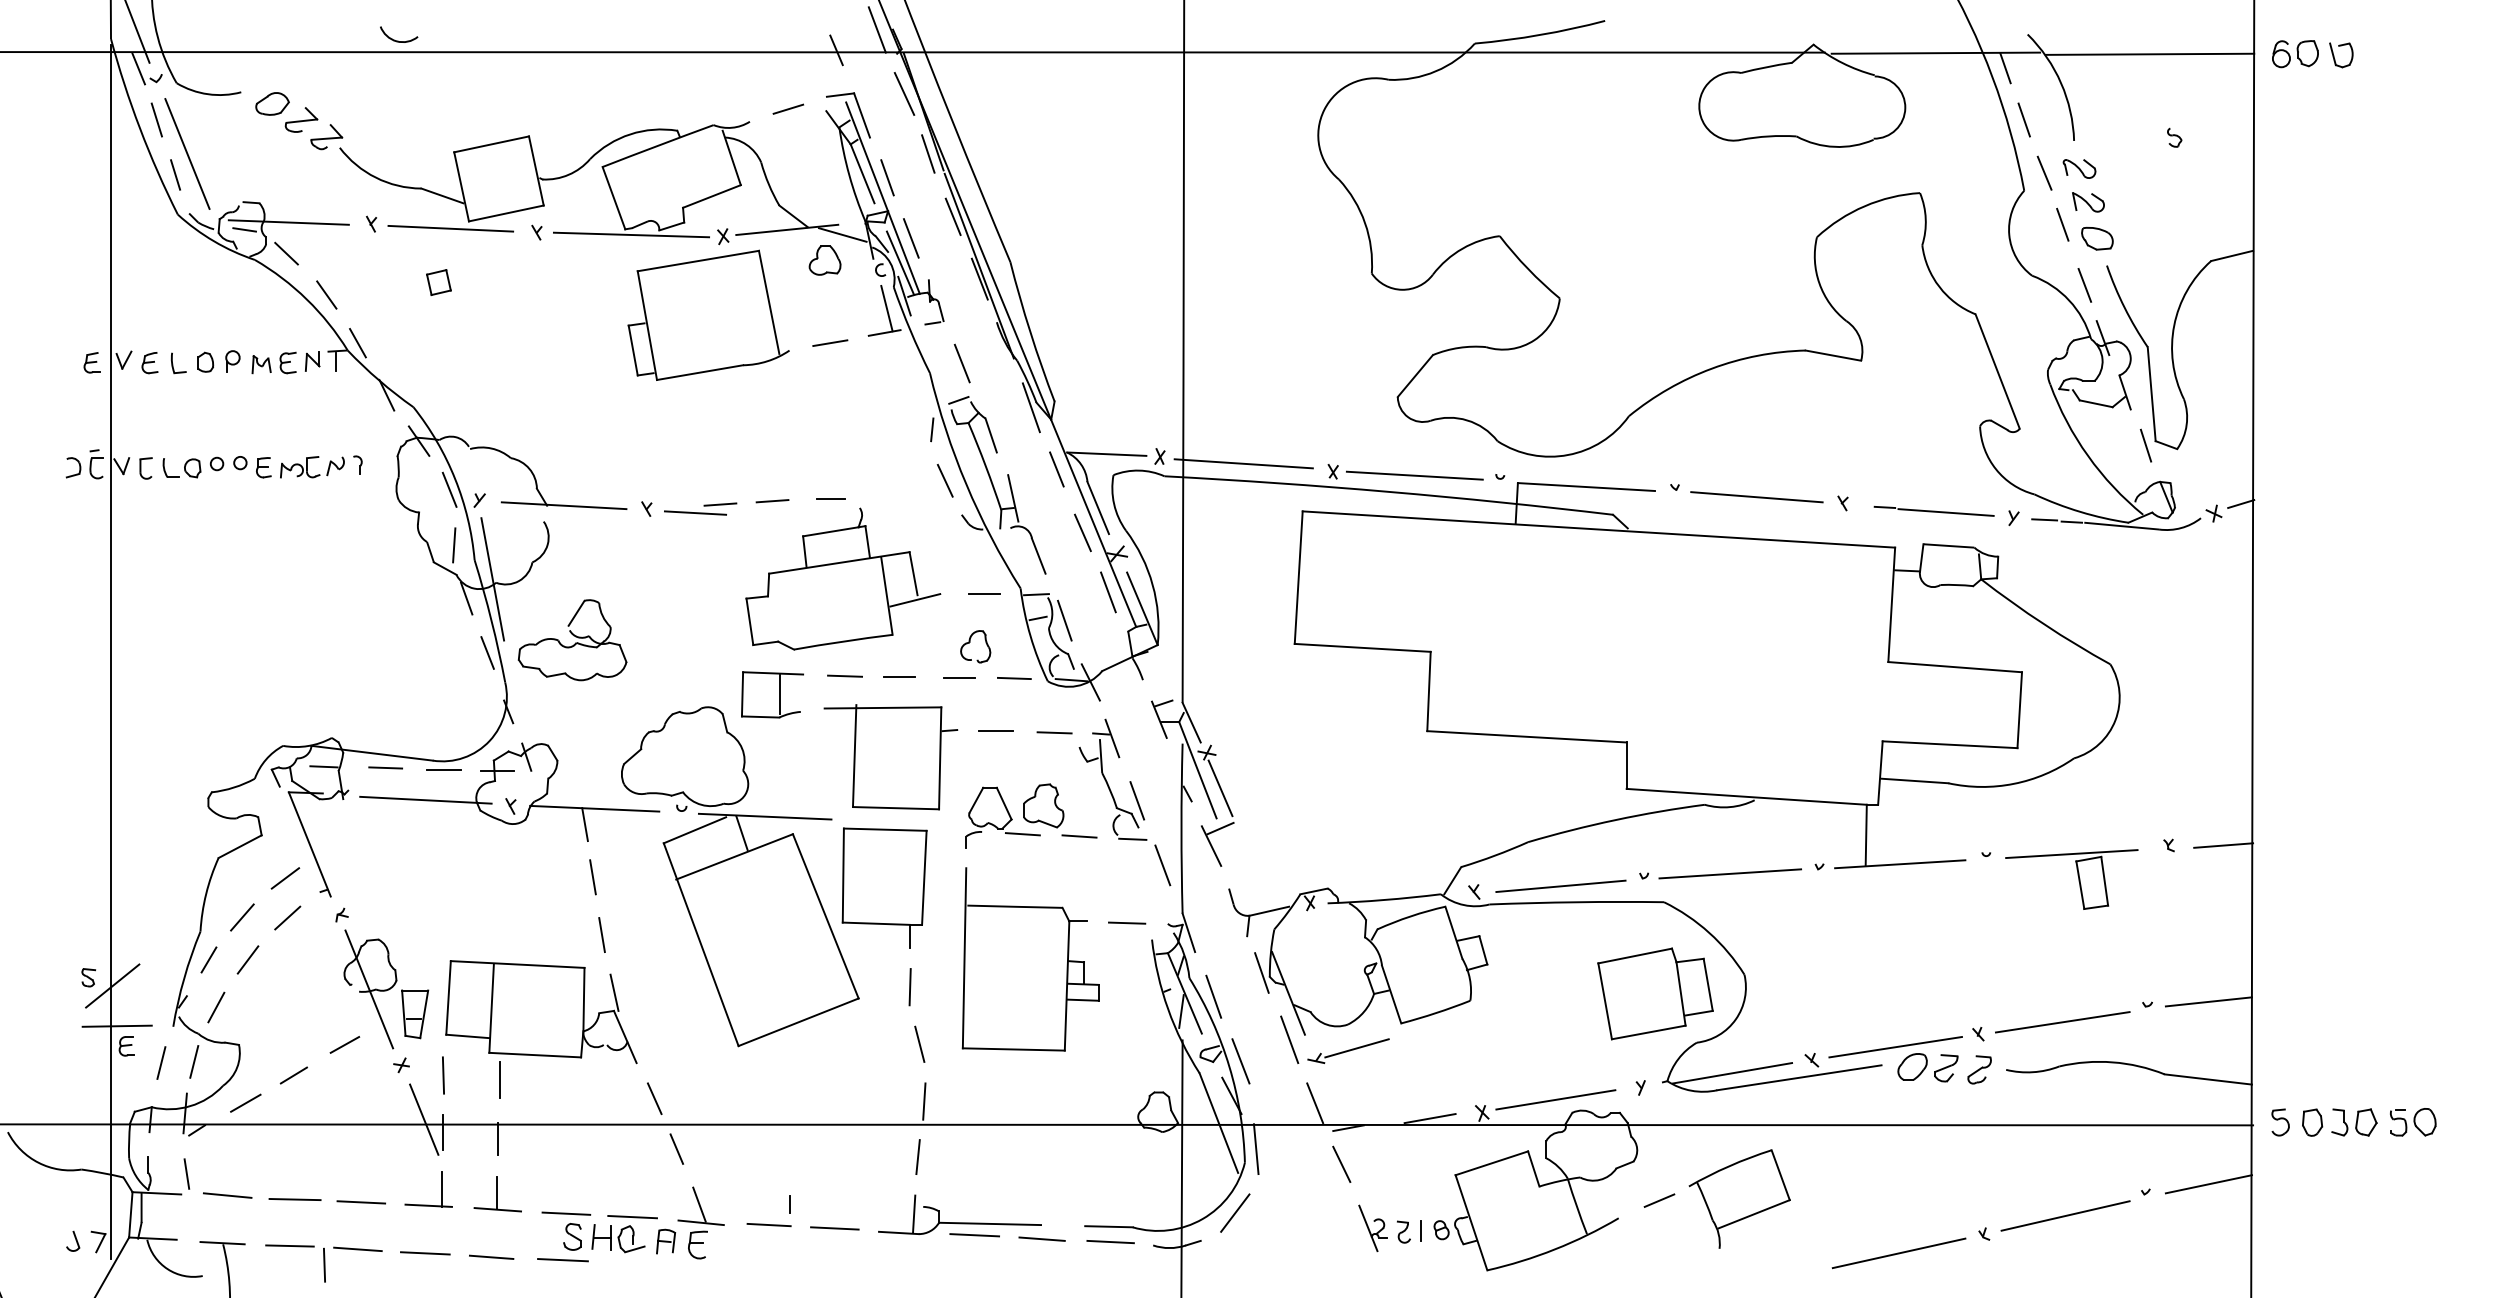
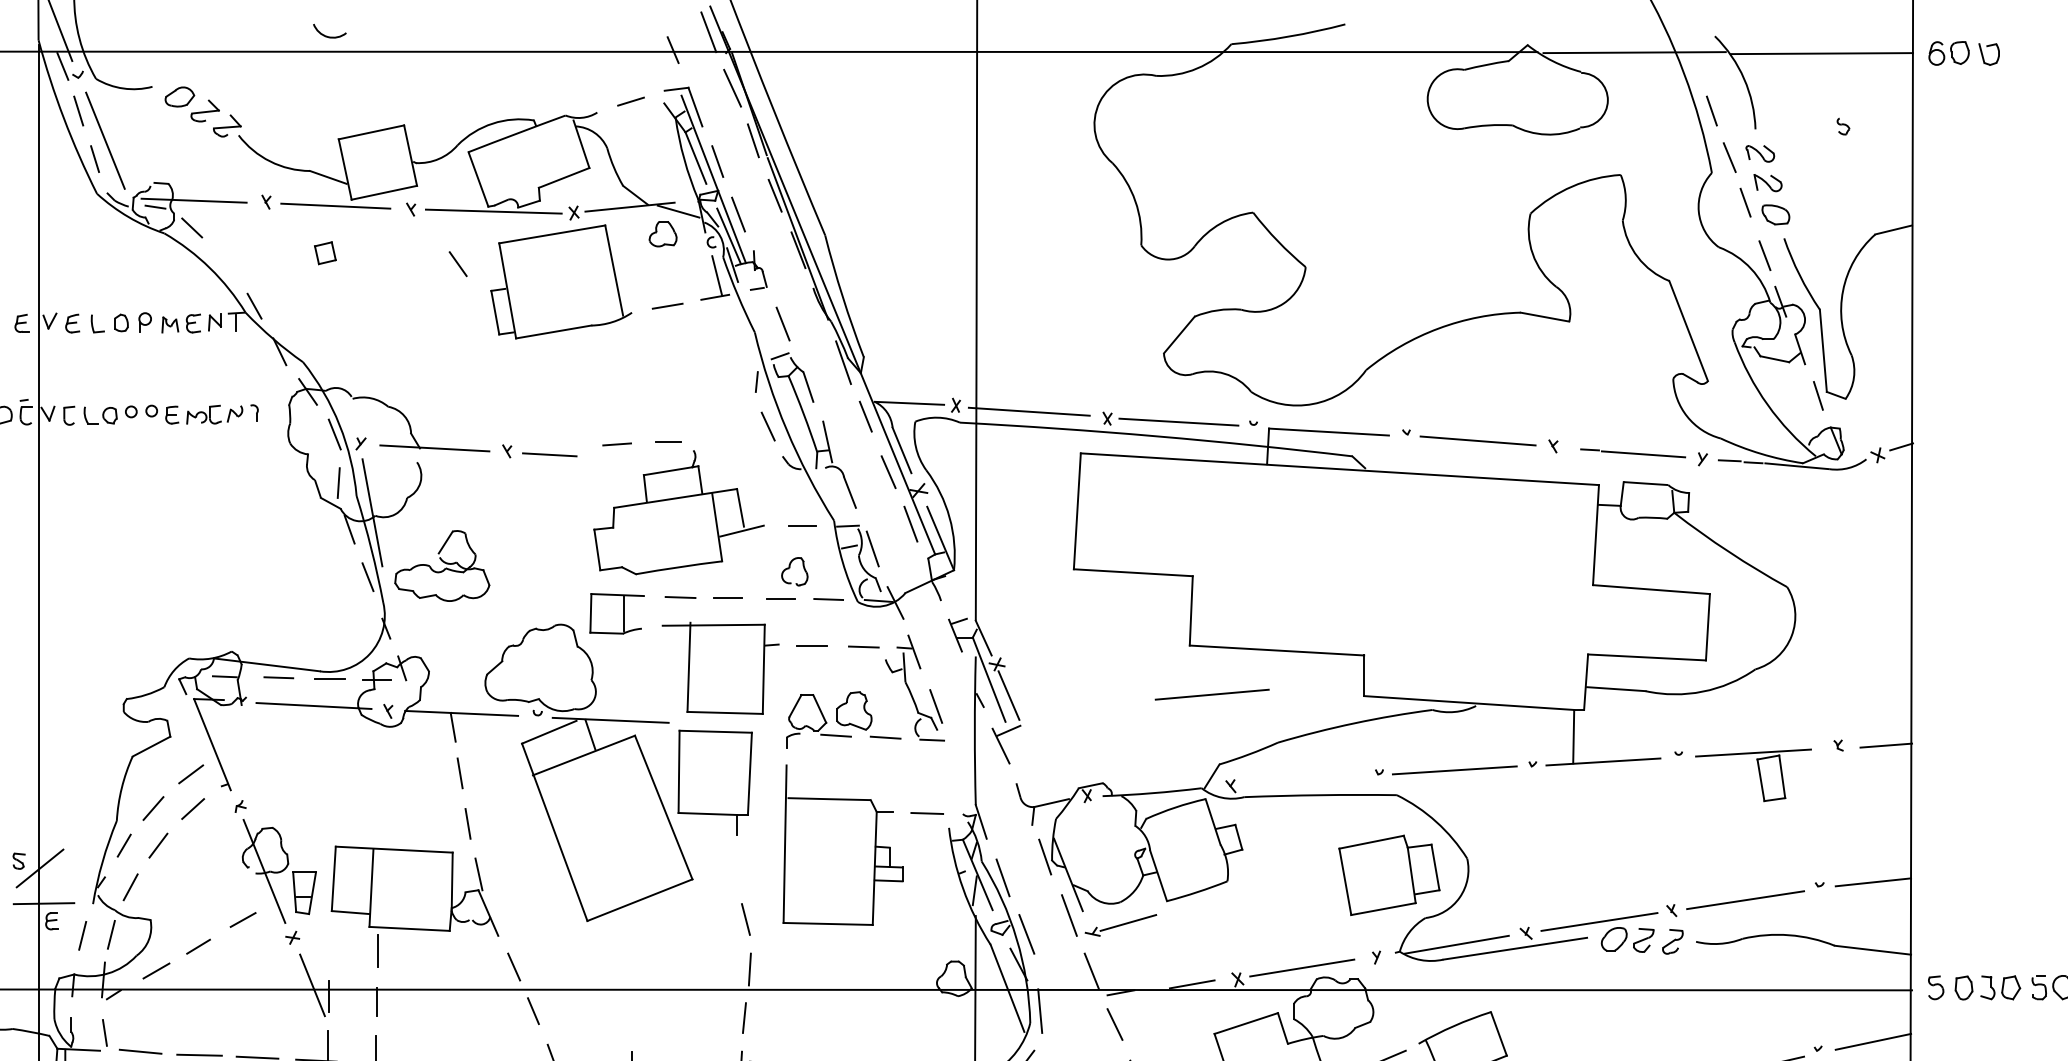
arc: (398, 40) -> (329, 36), moved
line: (2005, 68) -> (1695, 66), removed
line: (326, 294) -> (457, 263), moved
line: (720, 504) -> (571, 447), removed
line: (1162, 865) -> (958, 763), removed
line: (1560, 885) -> (1211, 693), moved
line: (909, 987) -> (736, 869), removed
line: (443, 1075) -> (329, 946), removed

